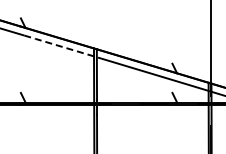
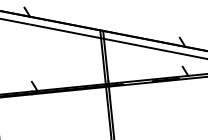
line: (62, 46) -> (68, 31), dashed -> solid

